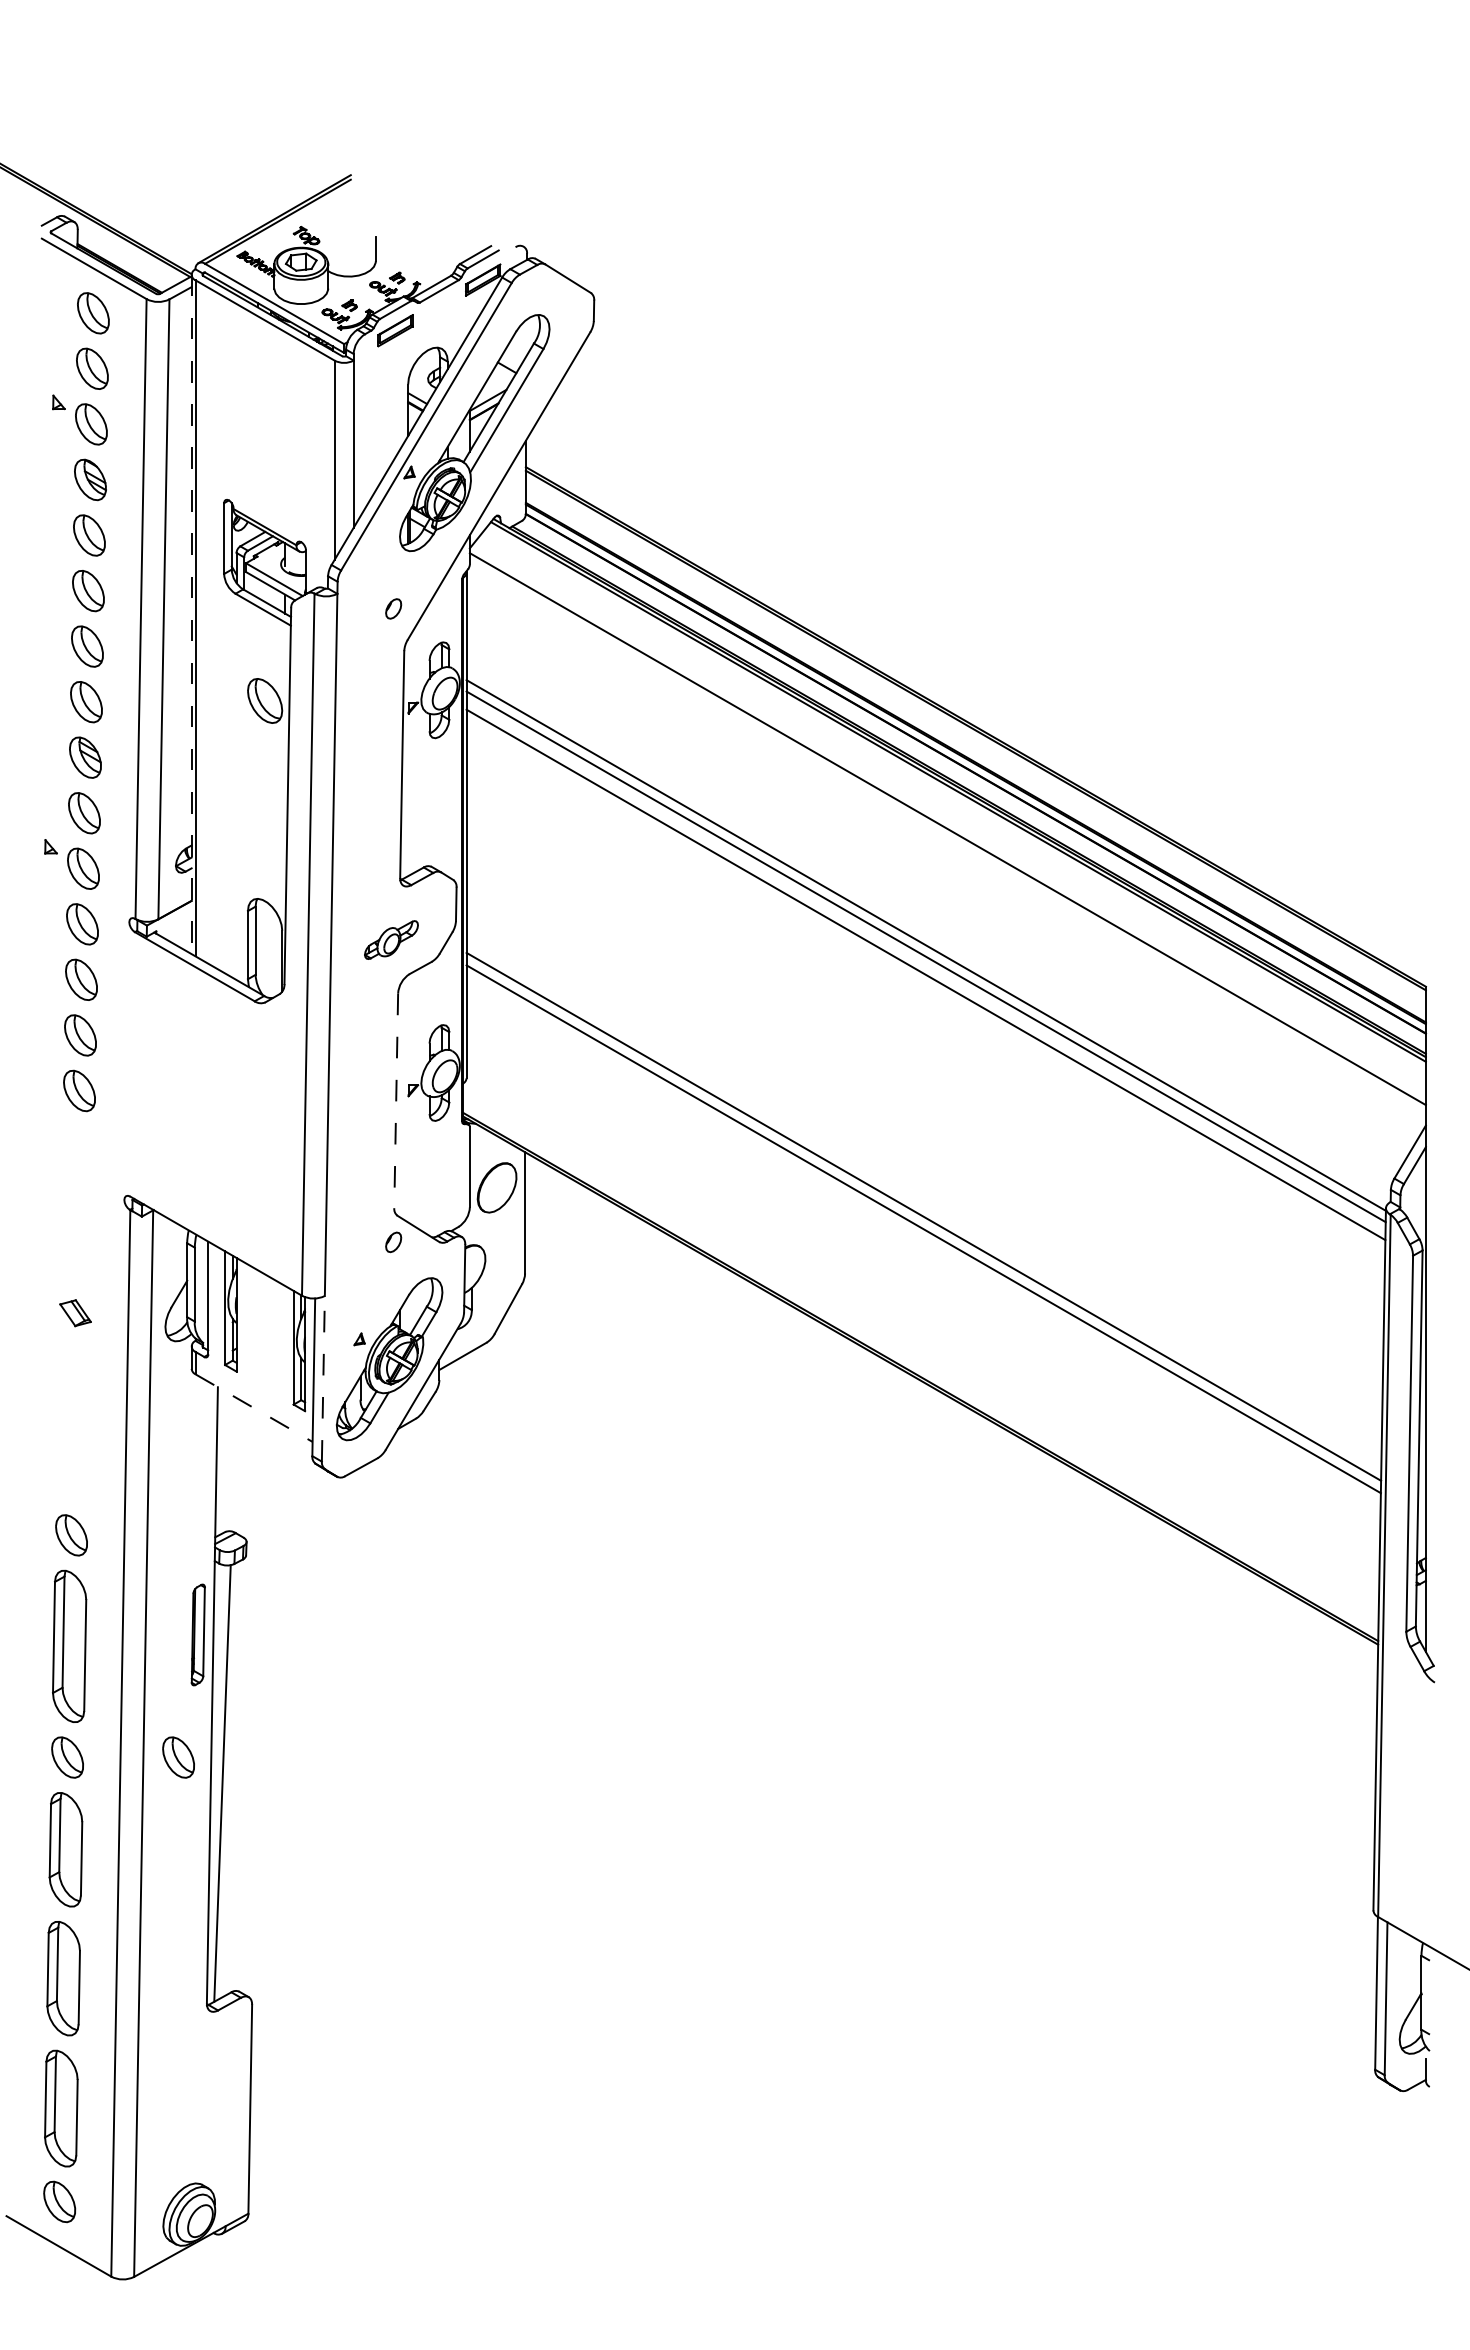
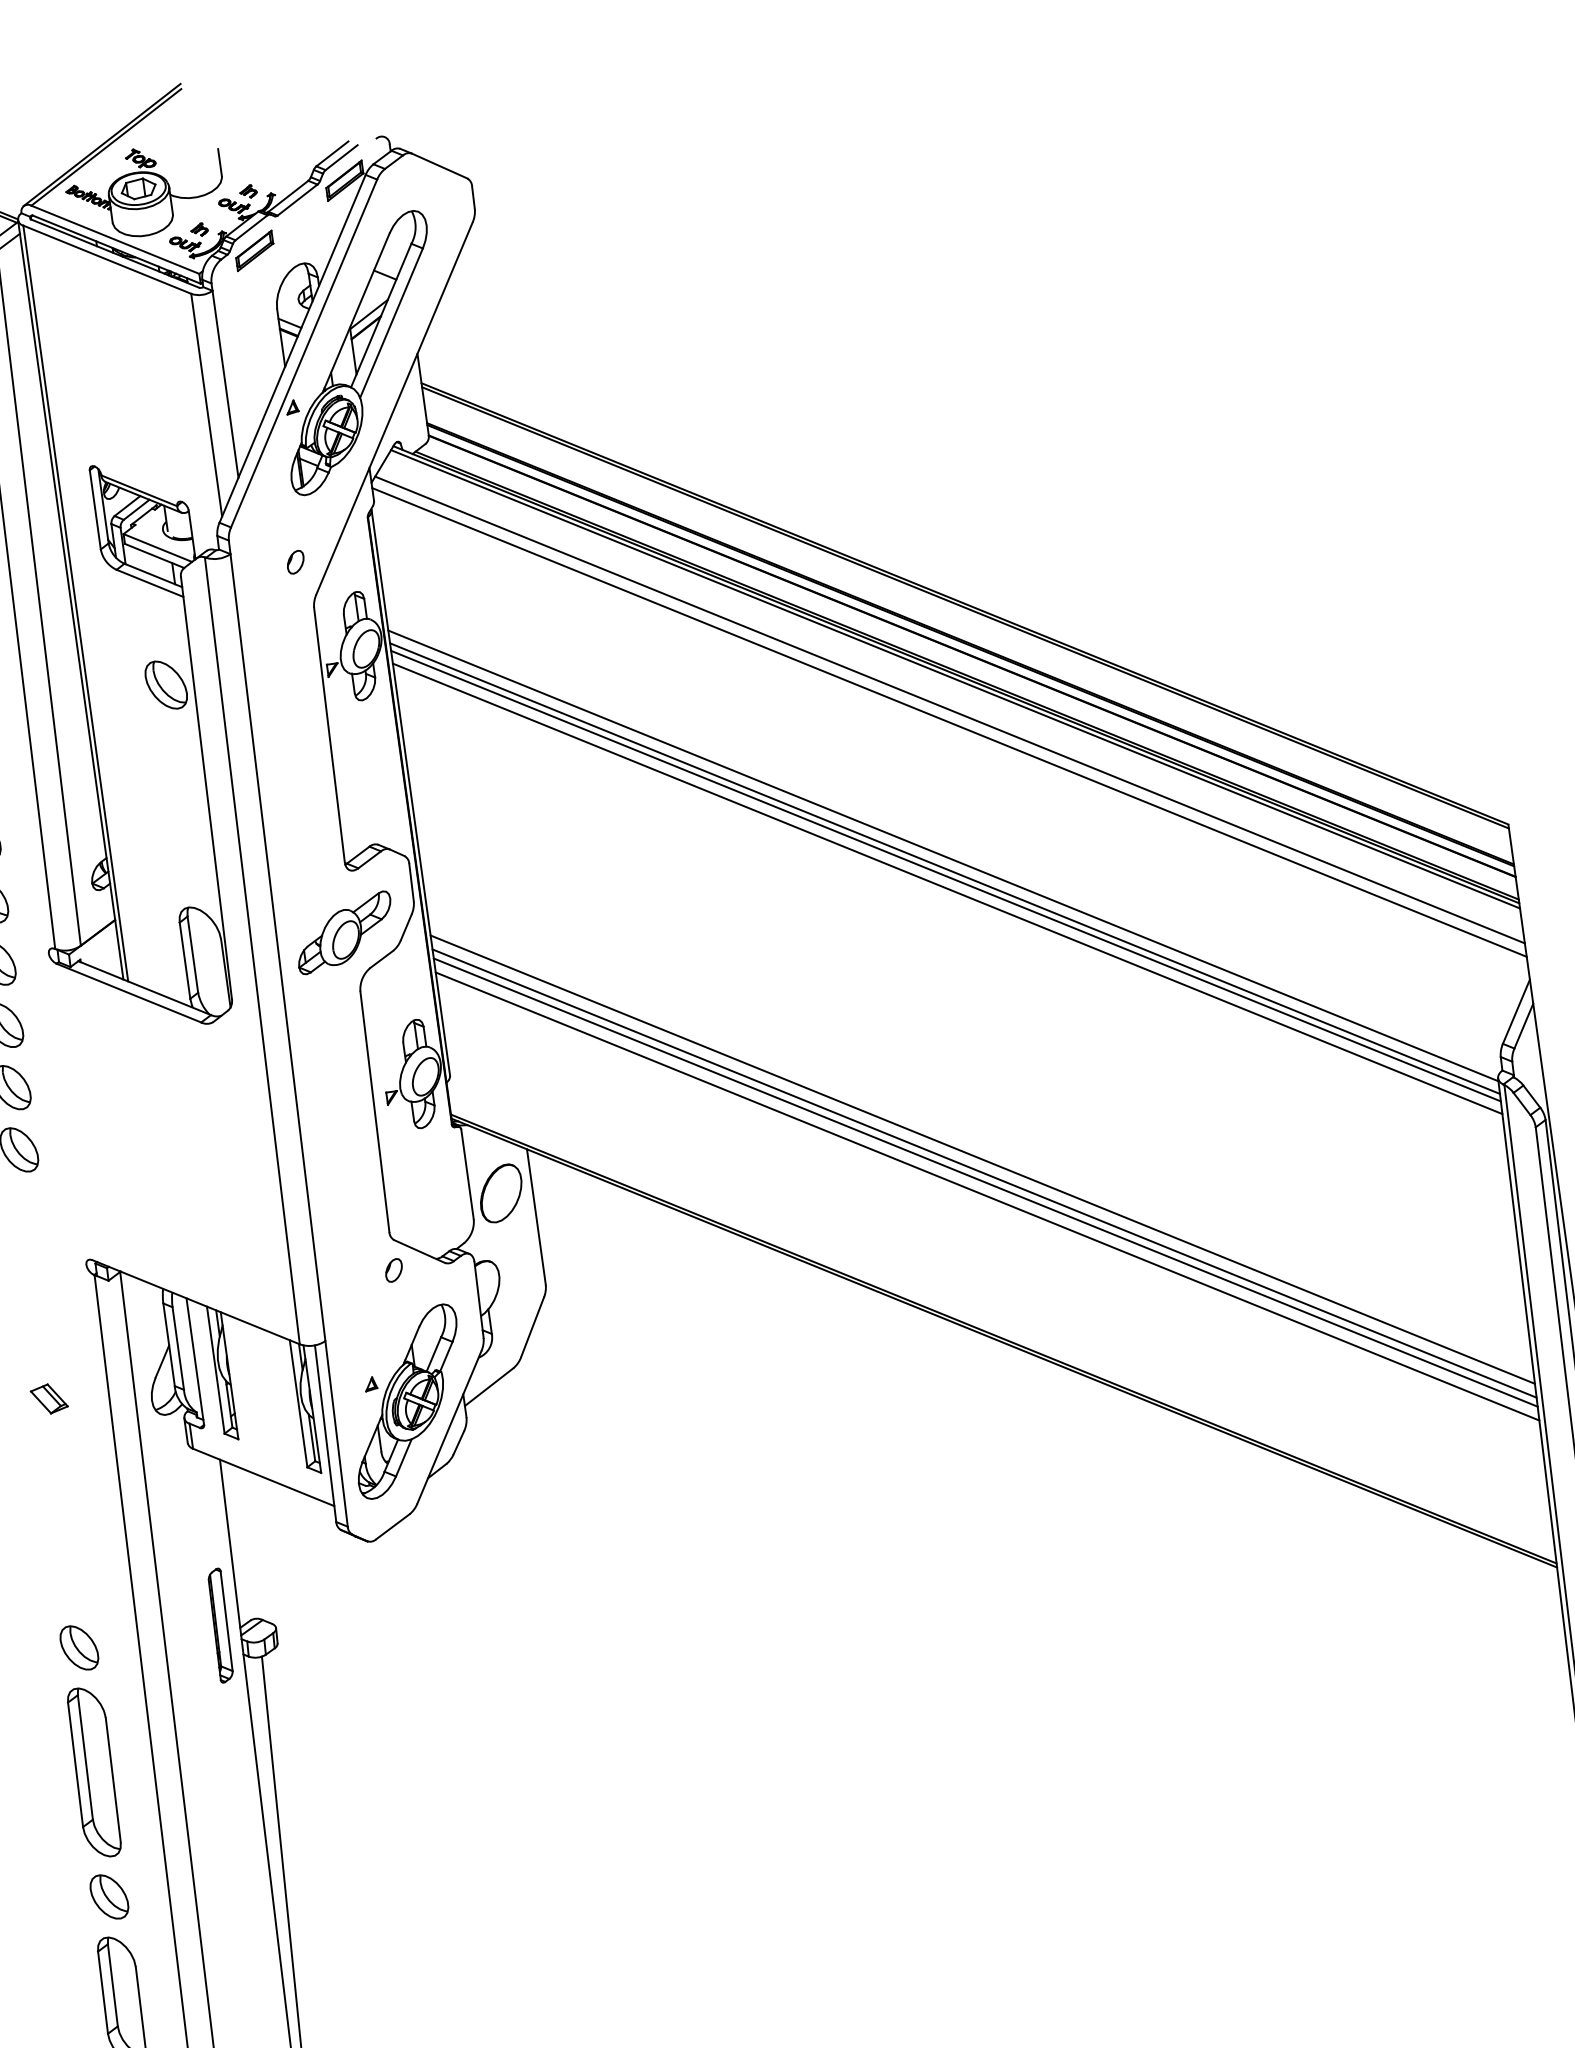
line: (191, 614) -> (70, 599), dashed -> solid
line: (949, 818) -> (949, 710), added
part: (391, 939) -> (344, 932), size x1.67
line: (925, 963) -> (945, 876), added
line: (396, 1101) -> (375, 1112), dashed -> solid
line: (923, 1237) -> (985, 1182), added
line: (923, 1249) -> (987, 1196), added
line: (323, 1378) -> (336, 1433), dashed -> solid
line: (254, 1408) -> (264, 1477), dashed -> solid
part: (197, 1634) -> (219, 1625), moved
part: (178, 1757) -> (233, 1879), removed

